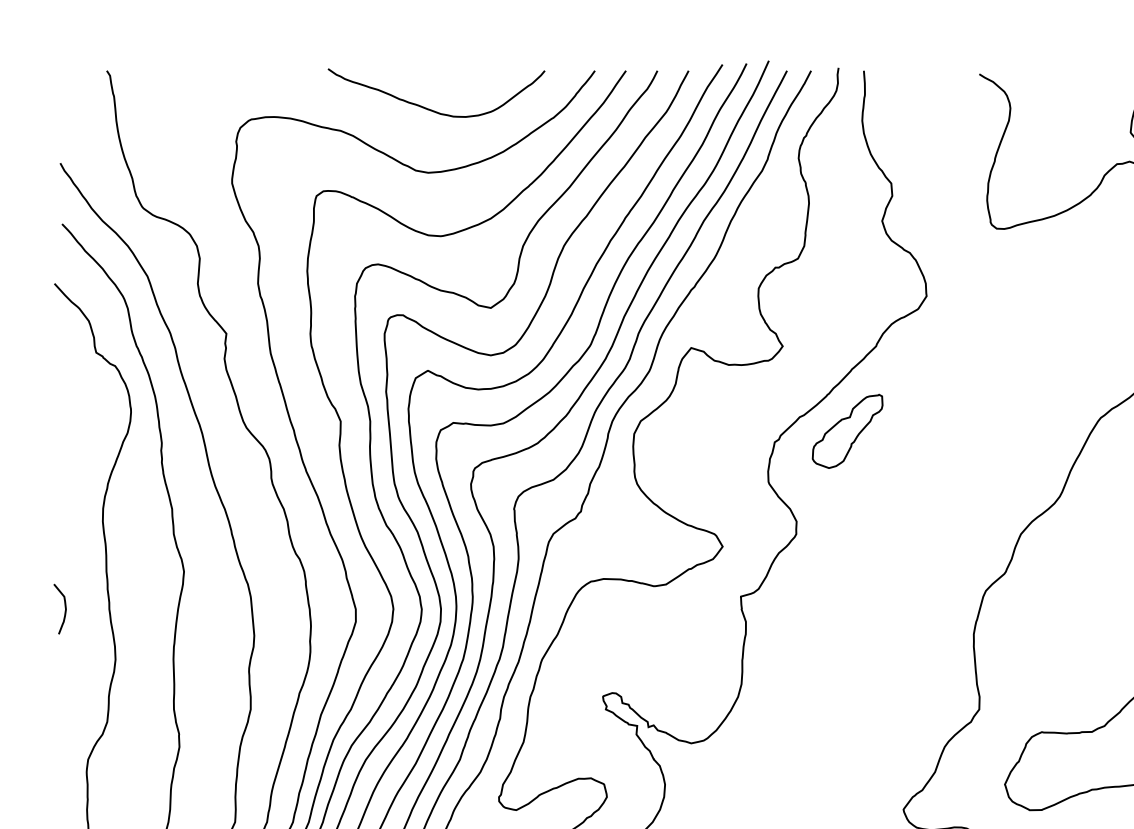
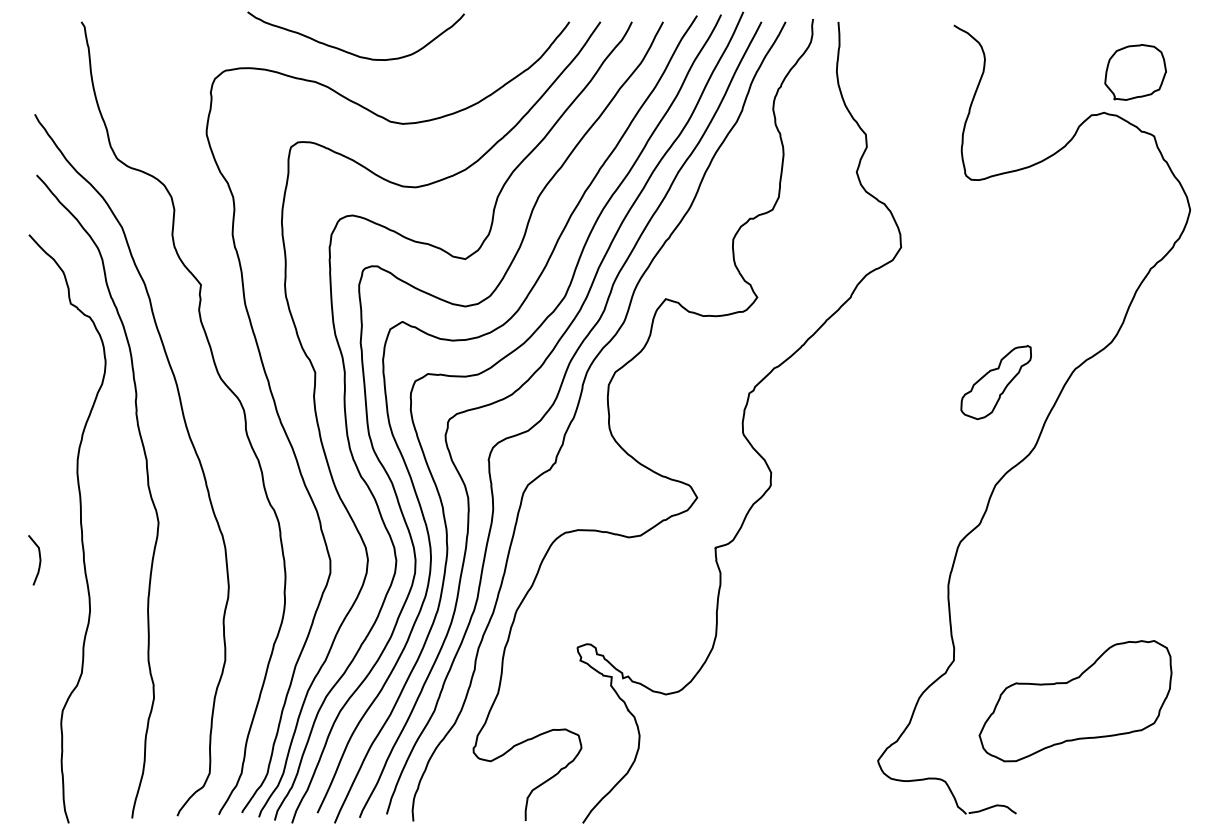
curve: (428, 108) -> (348, 51), moved
part: (846, 431) -> (995, 382), moved

